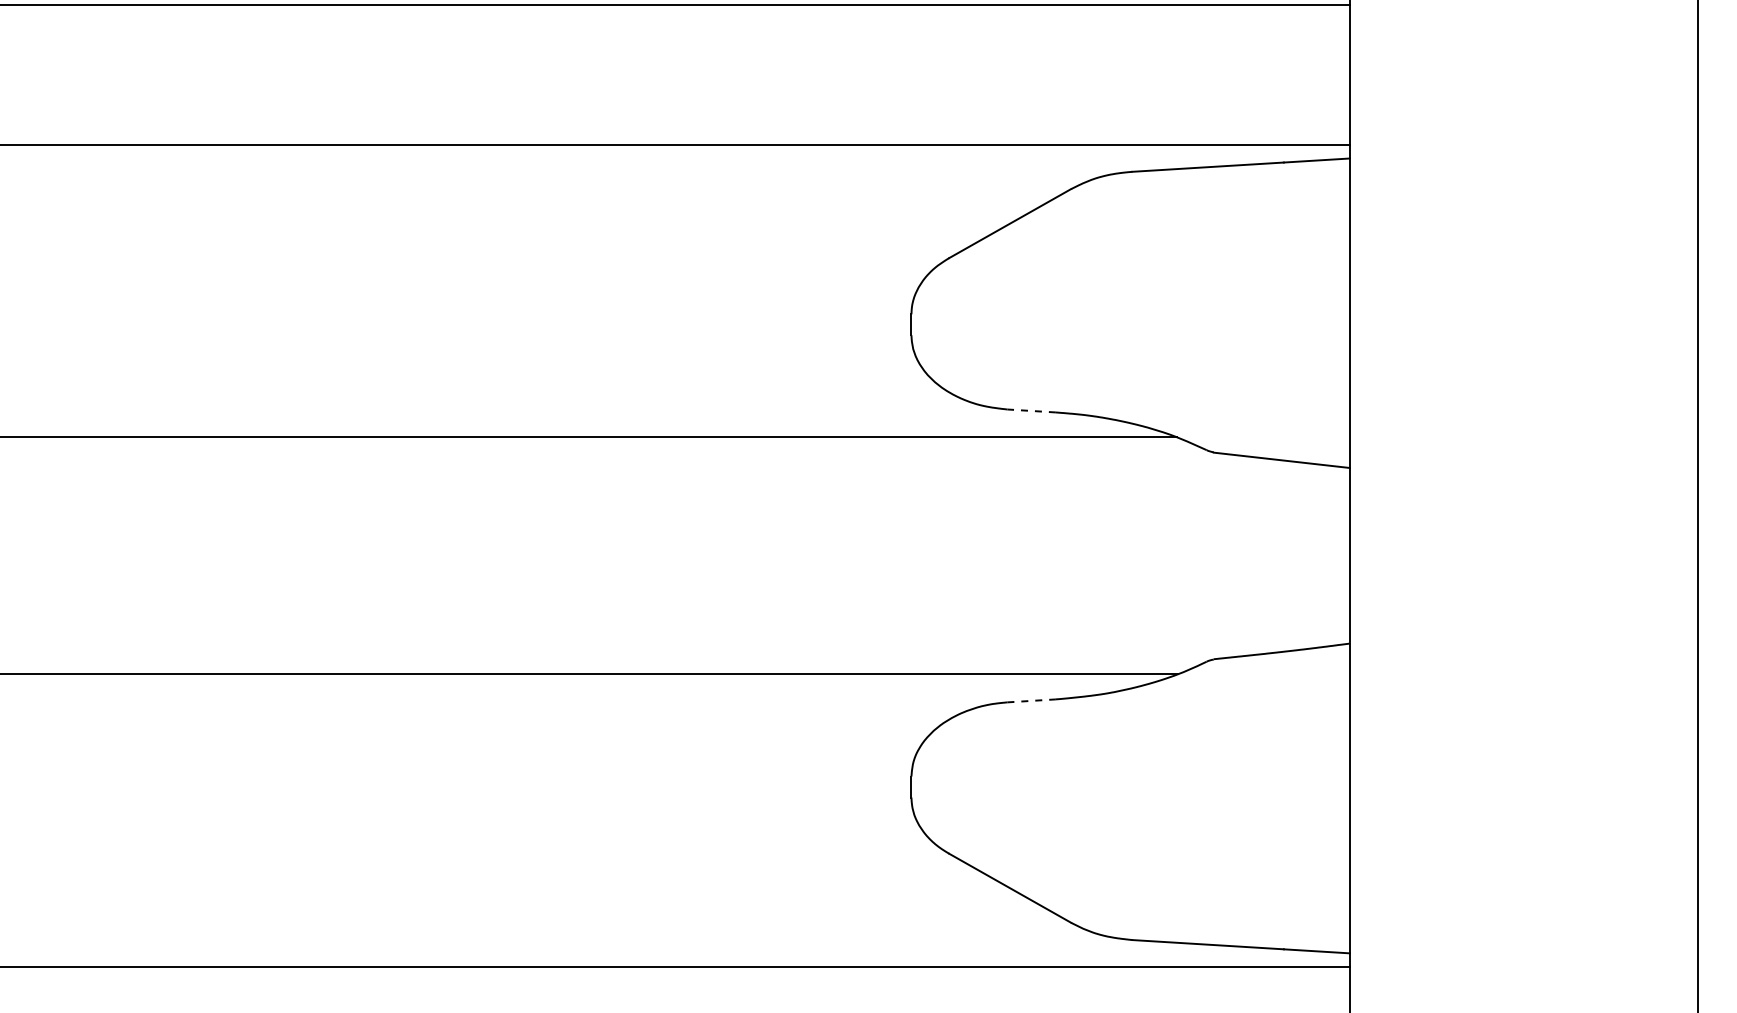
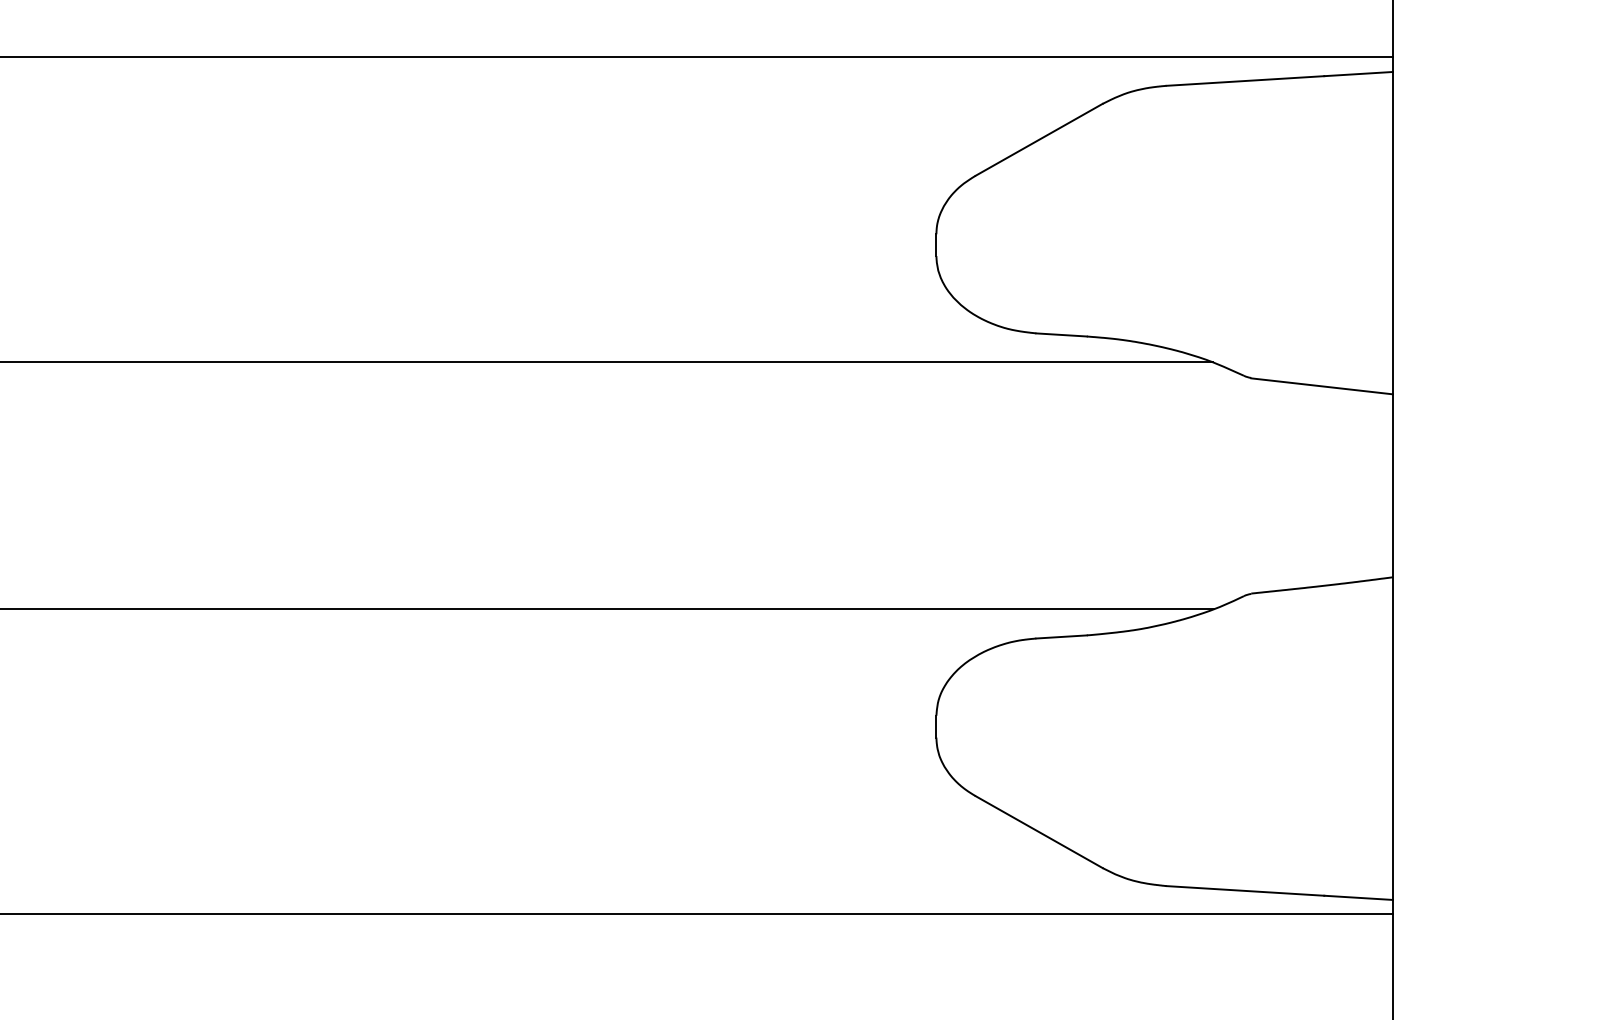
line: (1031, 410) -> (1061, 334), dashed -> solid
line: (1032, 700) -> (1062, 636), dashed -> solid

